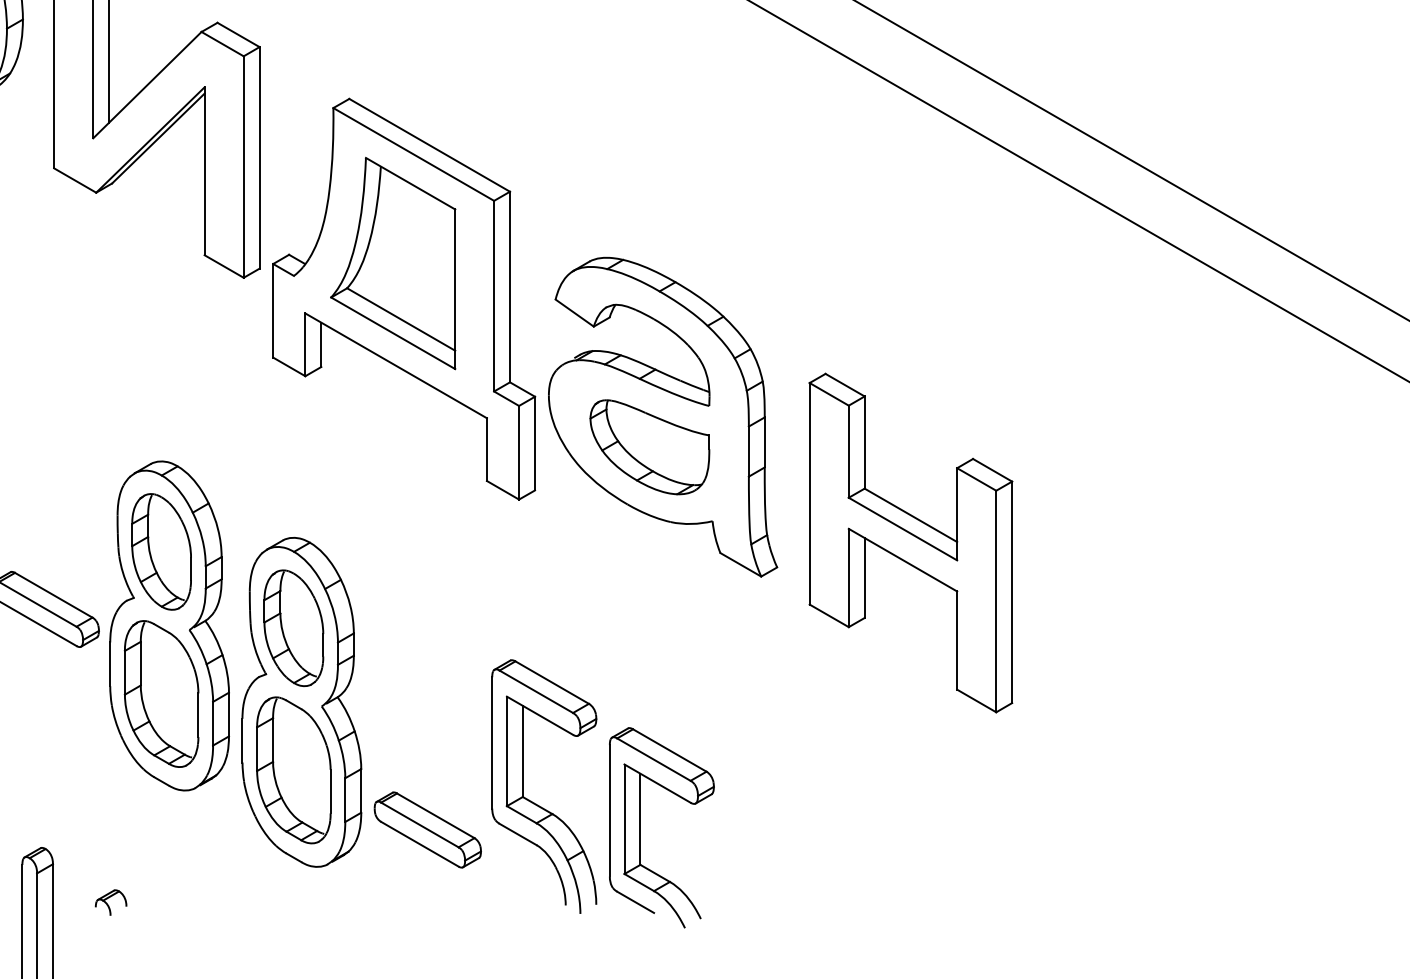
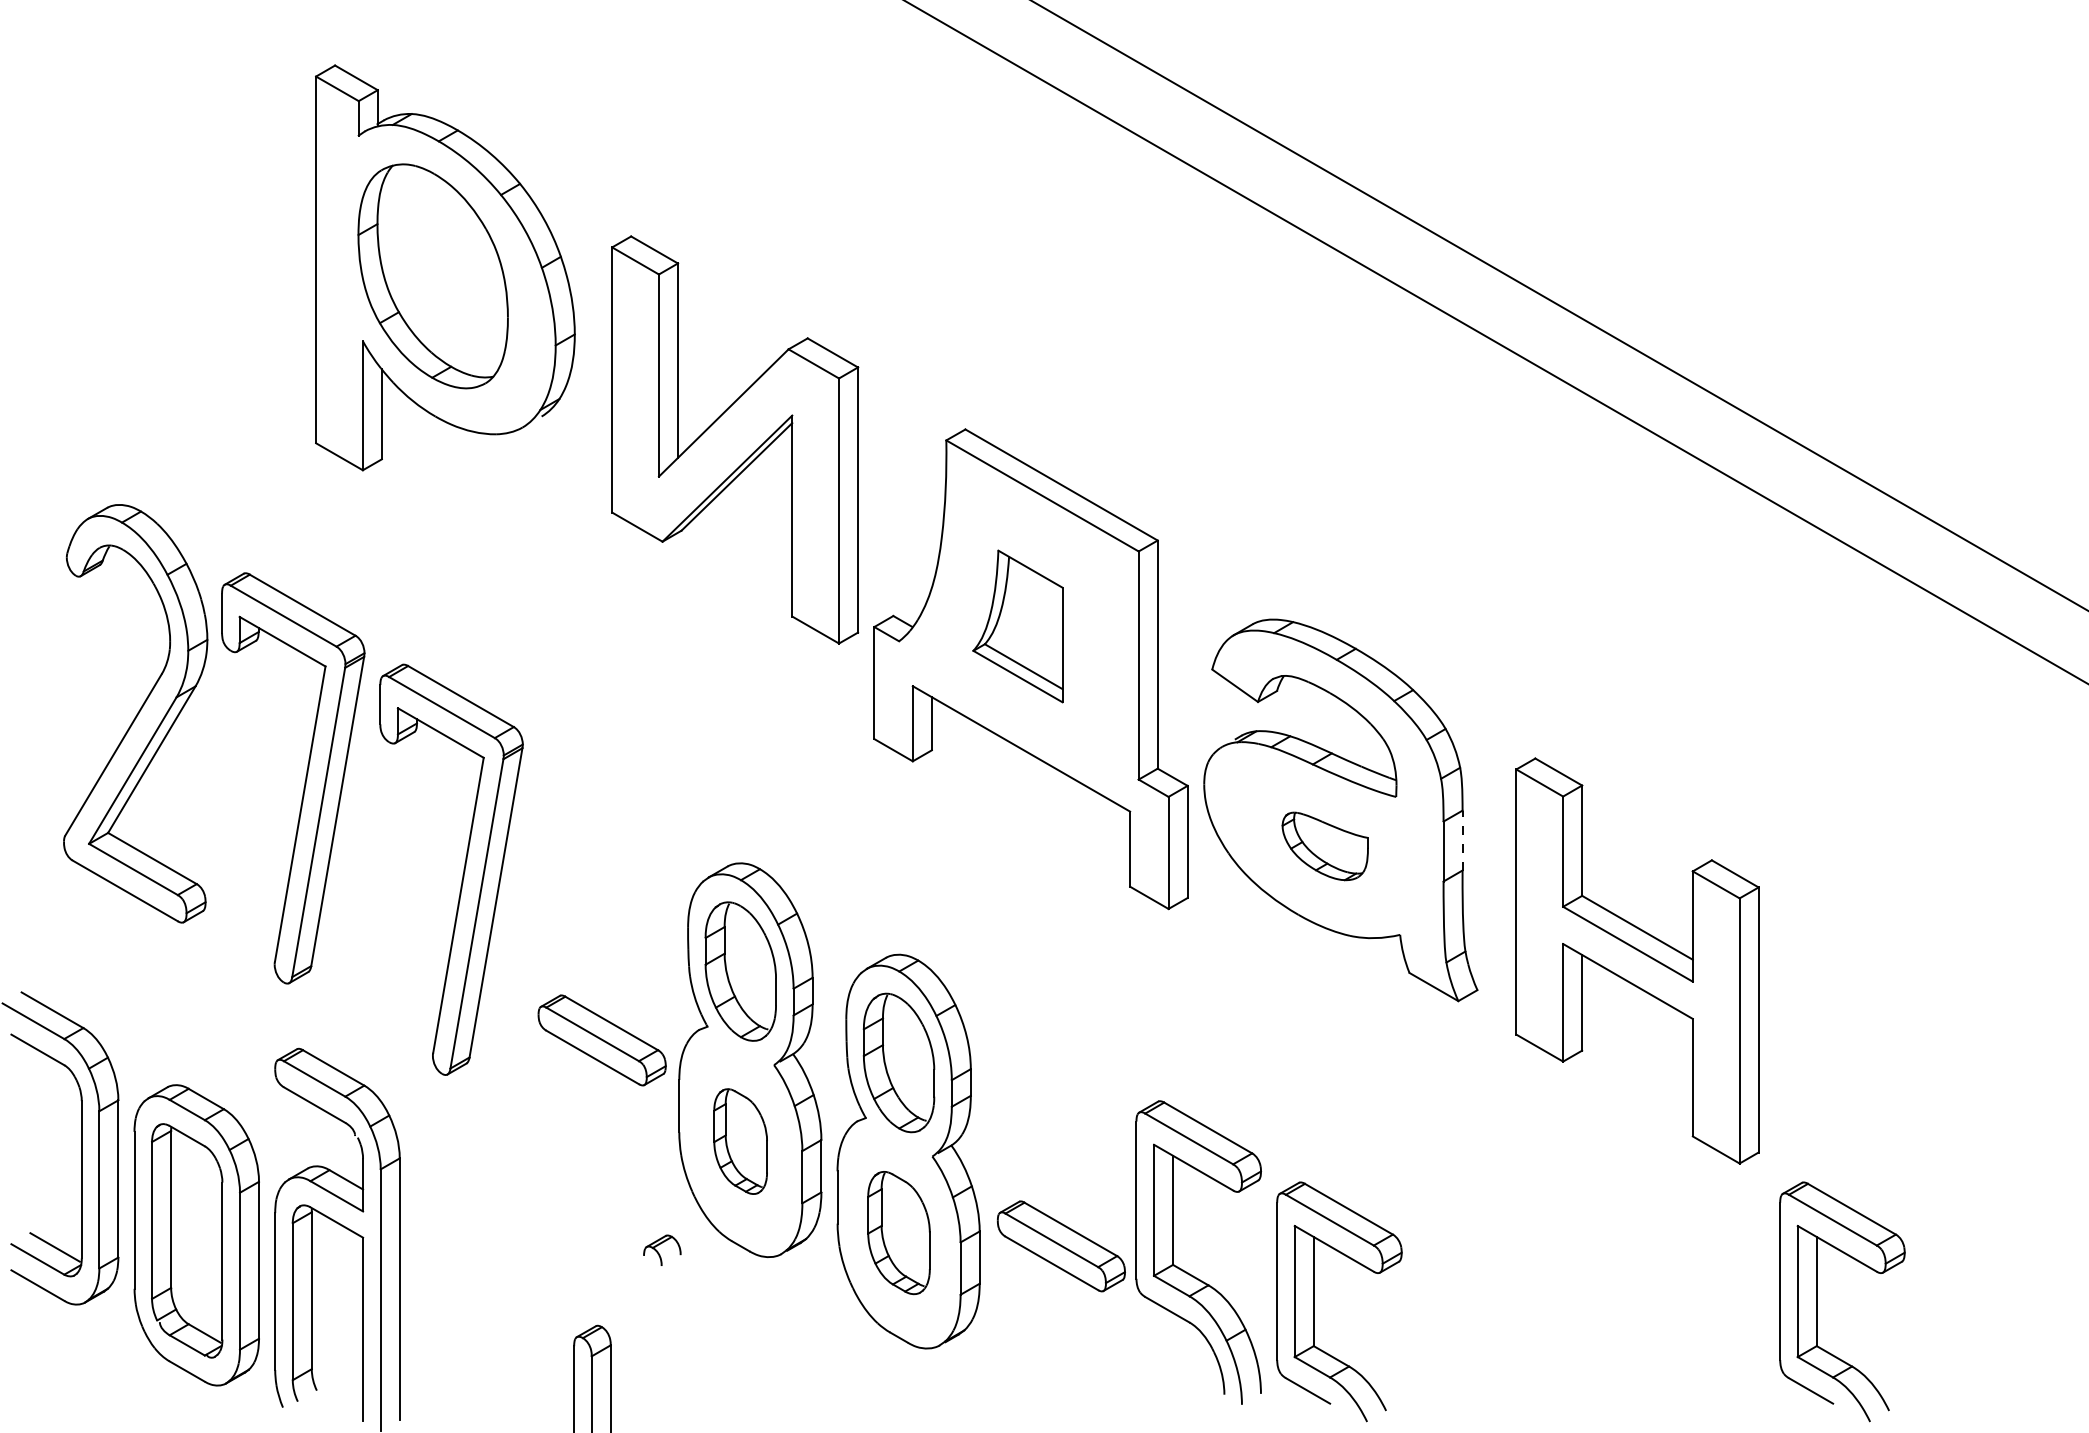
part: (392, 263) -> (1017, 626), size x0.6
line: (764, 442) -> (1462, 840), solid -> dashed
part: (650, 447) -> (1325, 846), size x0.6
part: (161, 693) -> (740, 1141), size x0.6
part: (293, 769) -> (898, 1232), size x0.7
part: (1061, 827) -> (1817, 1301), added
part: (427, 830) -> (1061, 1246), moved
part: (111, 901) -> (662, 1249), moved

